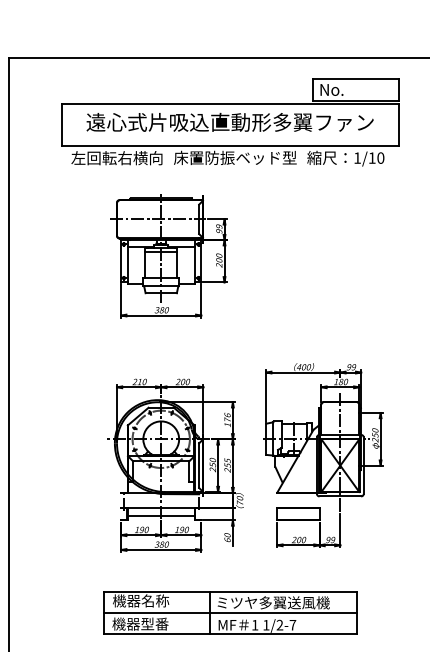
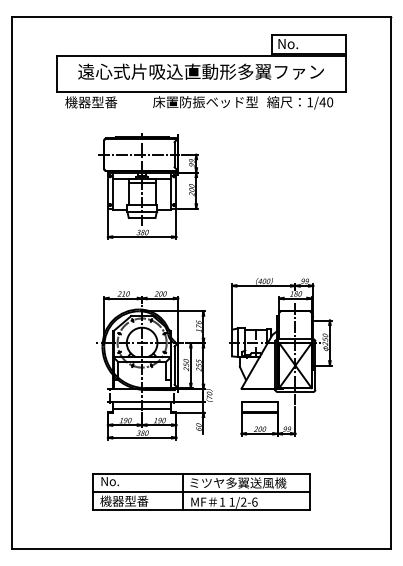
text: (117, 158) -> (104, 102), 左回転右横向 -> 機器型番
text: (371, 158) -> (322, 102), 1/10 -> 1/40
text: (140, 599) -> (124, 480), 機器名称 -> No.
text: (292, 624) -> (254, 501), 1/2-7 -> 1/2-6

